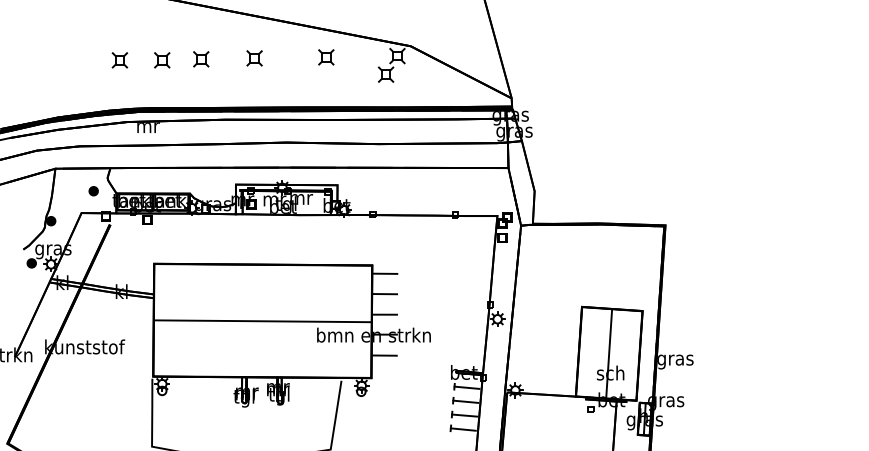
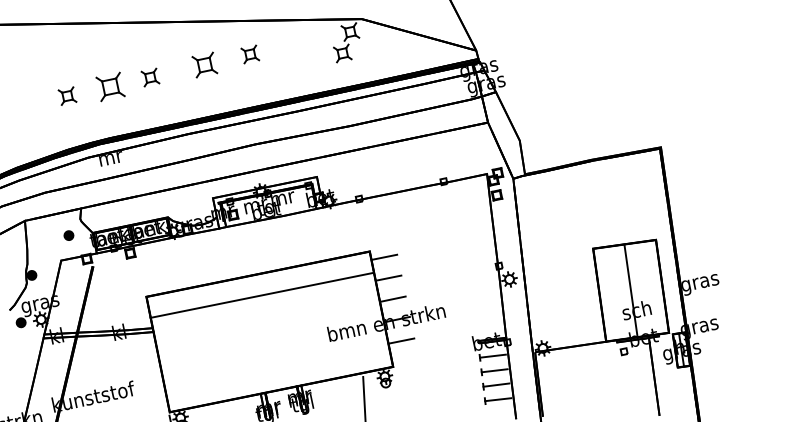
part: (326, 57) -> (250, 54), moved
part: (254, 58) -> (204, 65), size x1.4
part: (162, 60) -> (111, 87), size x1.6
line: (262, 321) -> (261, 295), moved

